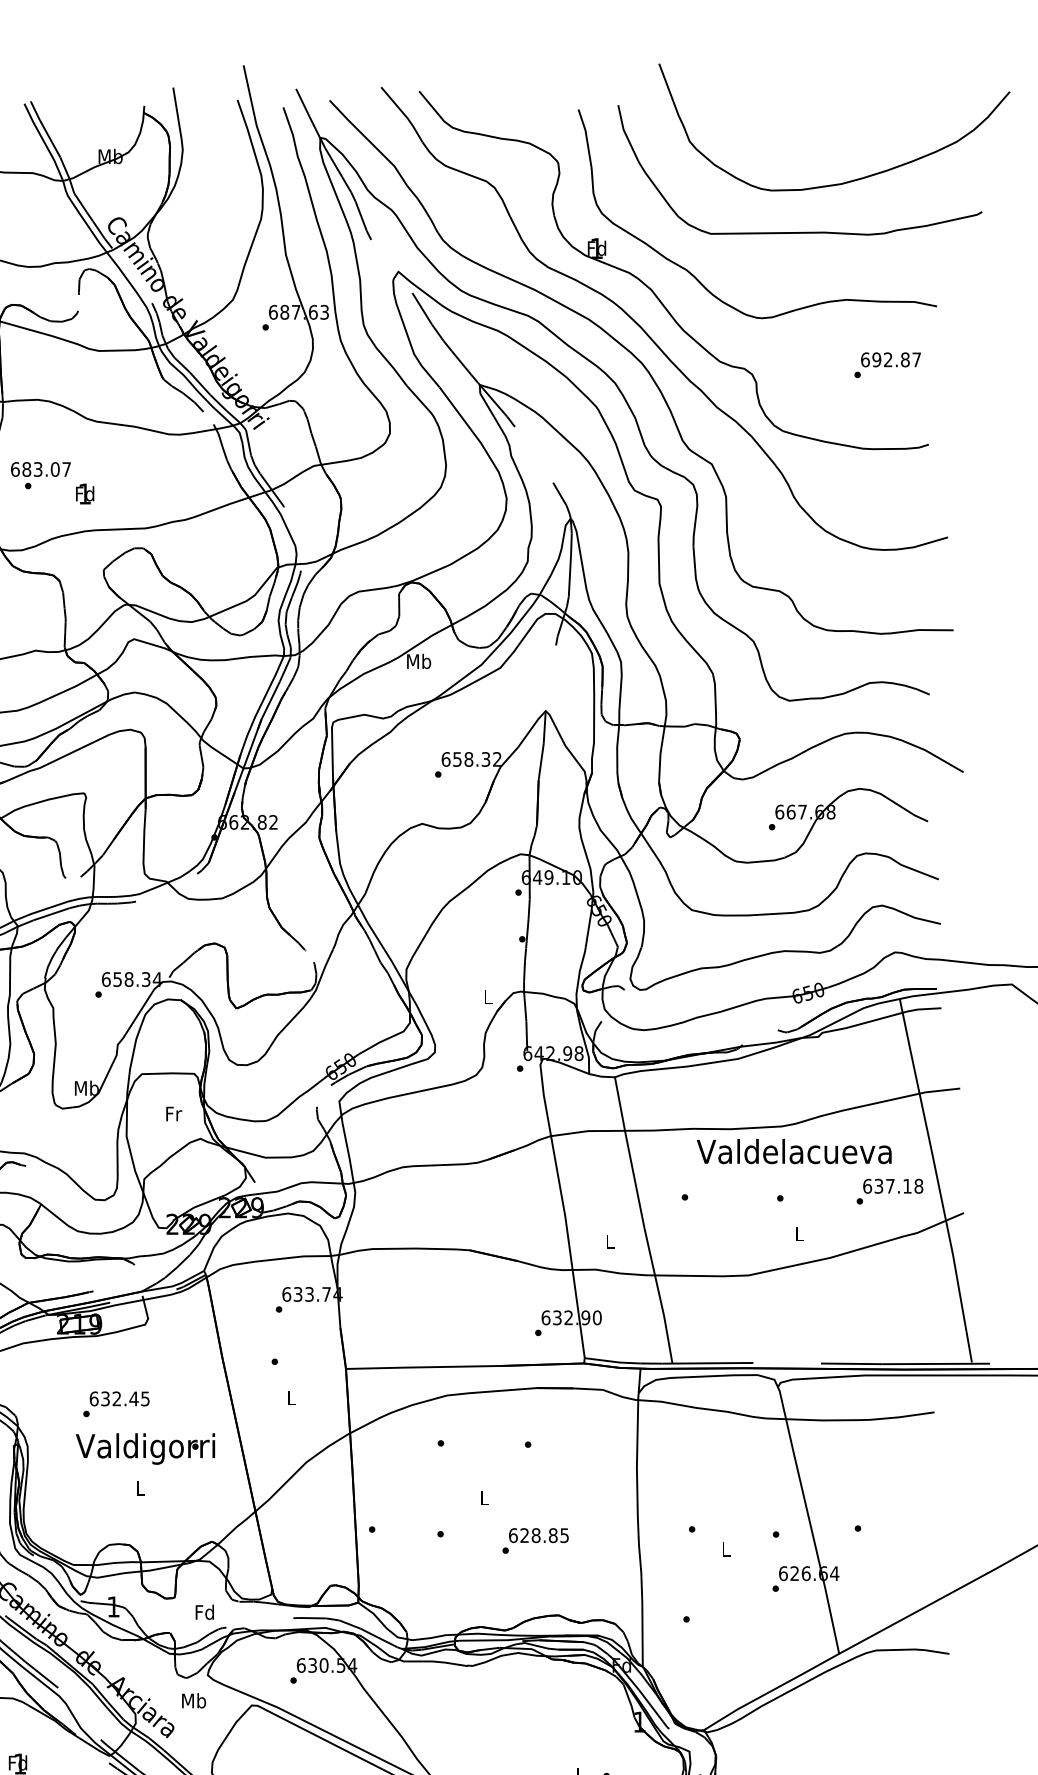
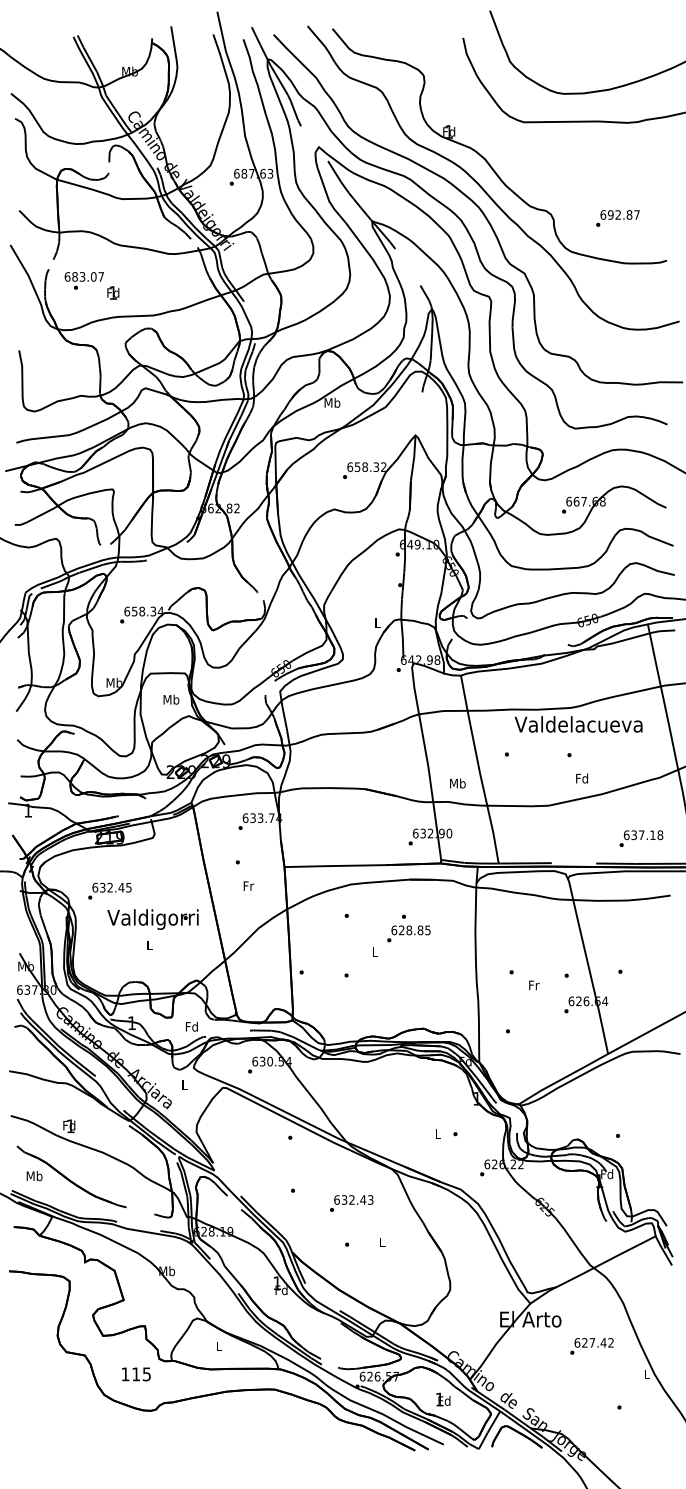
part: (694, 275) -> (513, 149), removed
text: (887, 365) -> (617, 218), moved
text: (173, 1113) -> (171, 699), Fr -> Mb
text: (890, 1191) -> (641, 838), moved
text: (800, 1233) -> (582, 778), L -> Fd
text: (609, 1241) -> (457, 783), L -> Mb
text: (291, 1397) -> (248, 885), L -> Fr
text: (115, 1403) -> (109, 890), moved
text: (534, 1540) -> (408, 933), moved
text: (726, 1549) -> (534, 985), L -> Fr
text: (193, 1700) -> (184, 1084), Mb -> L

